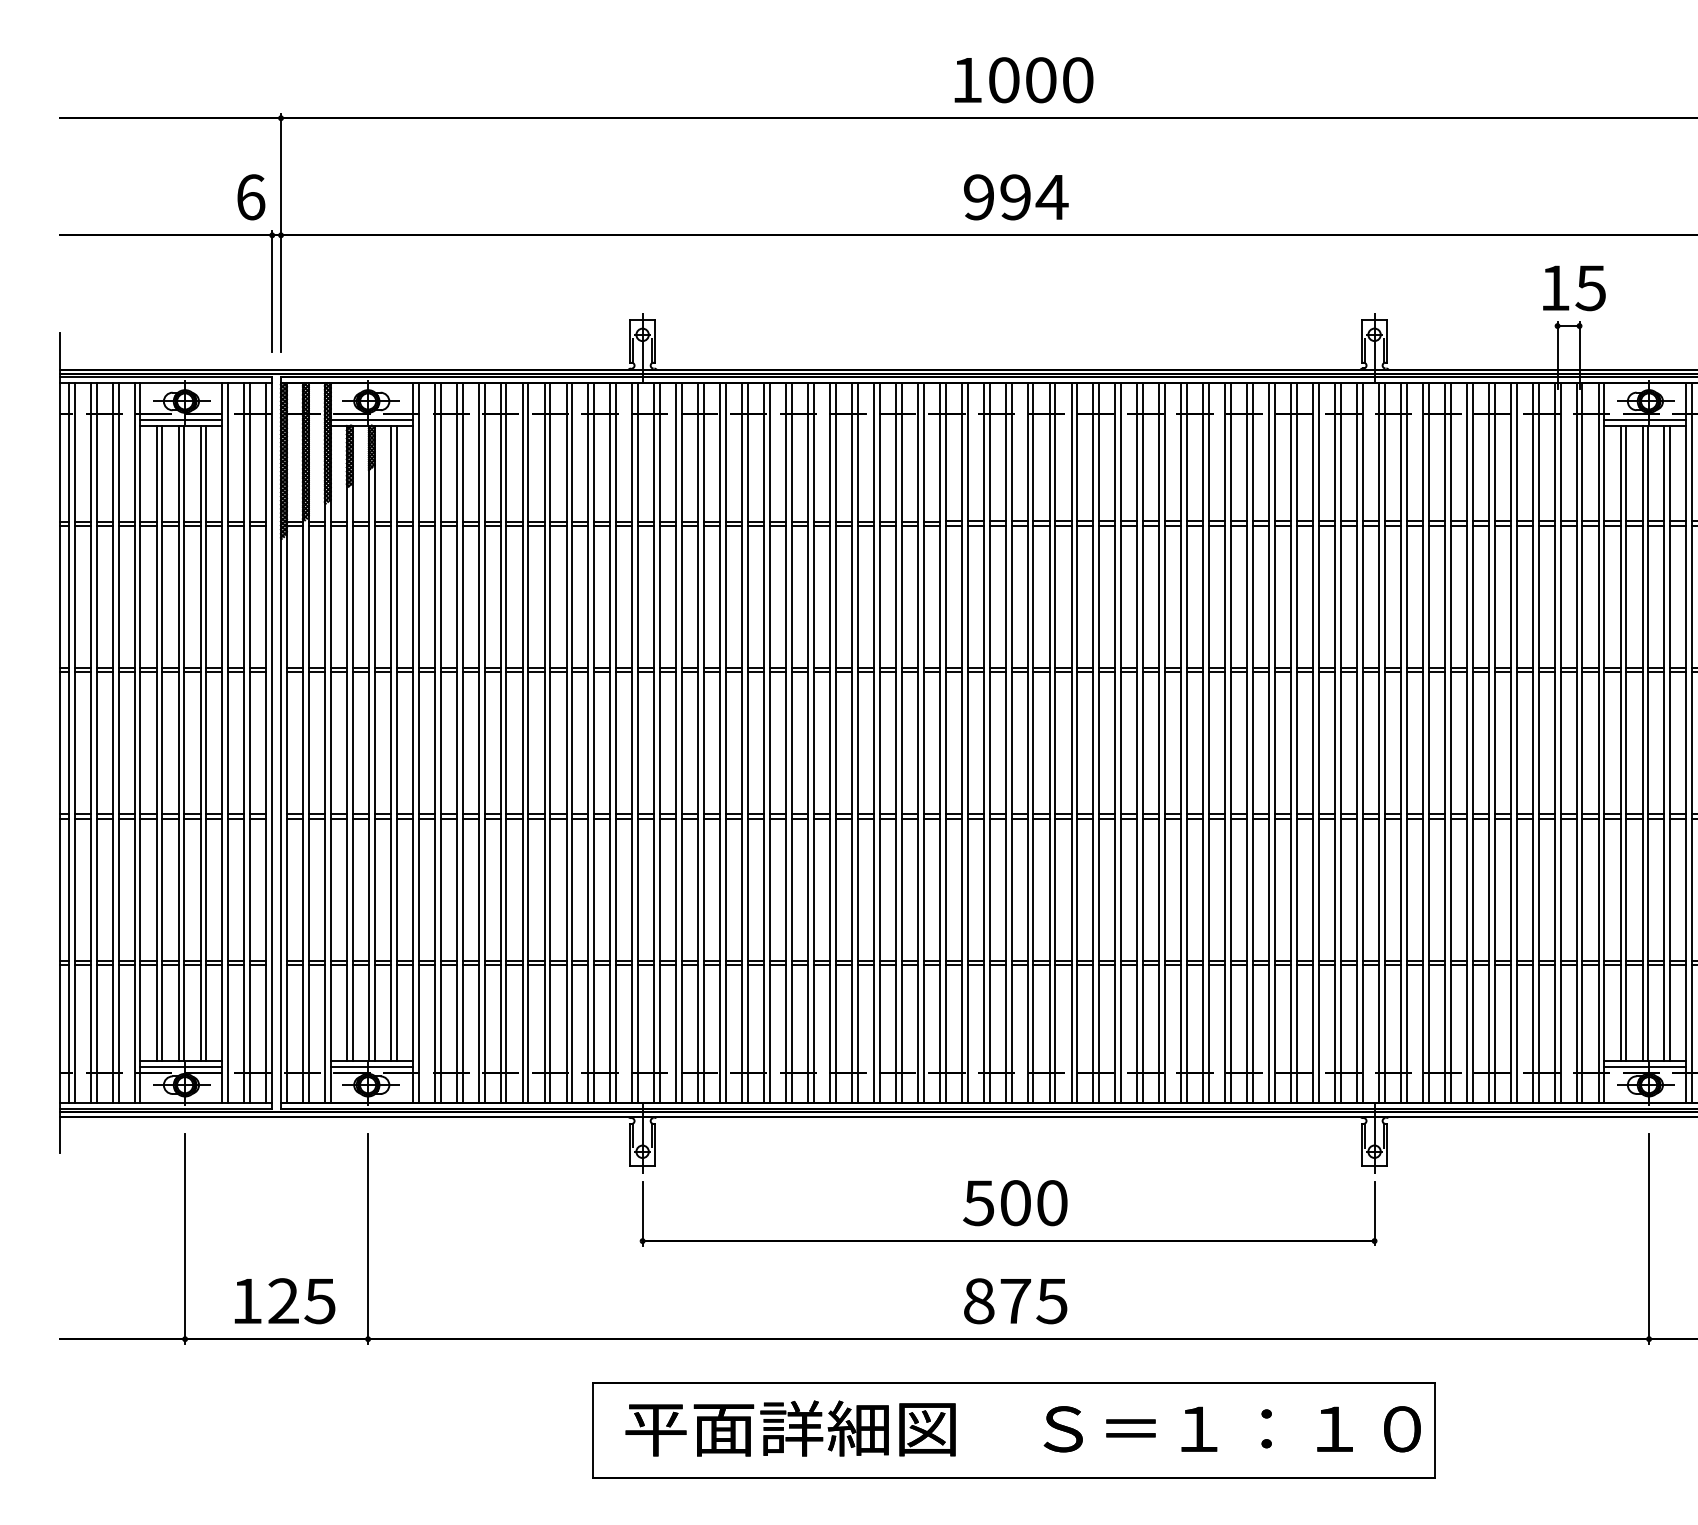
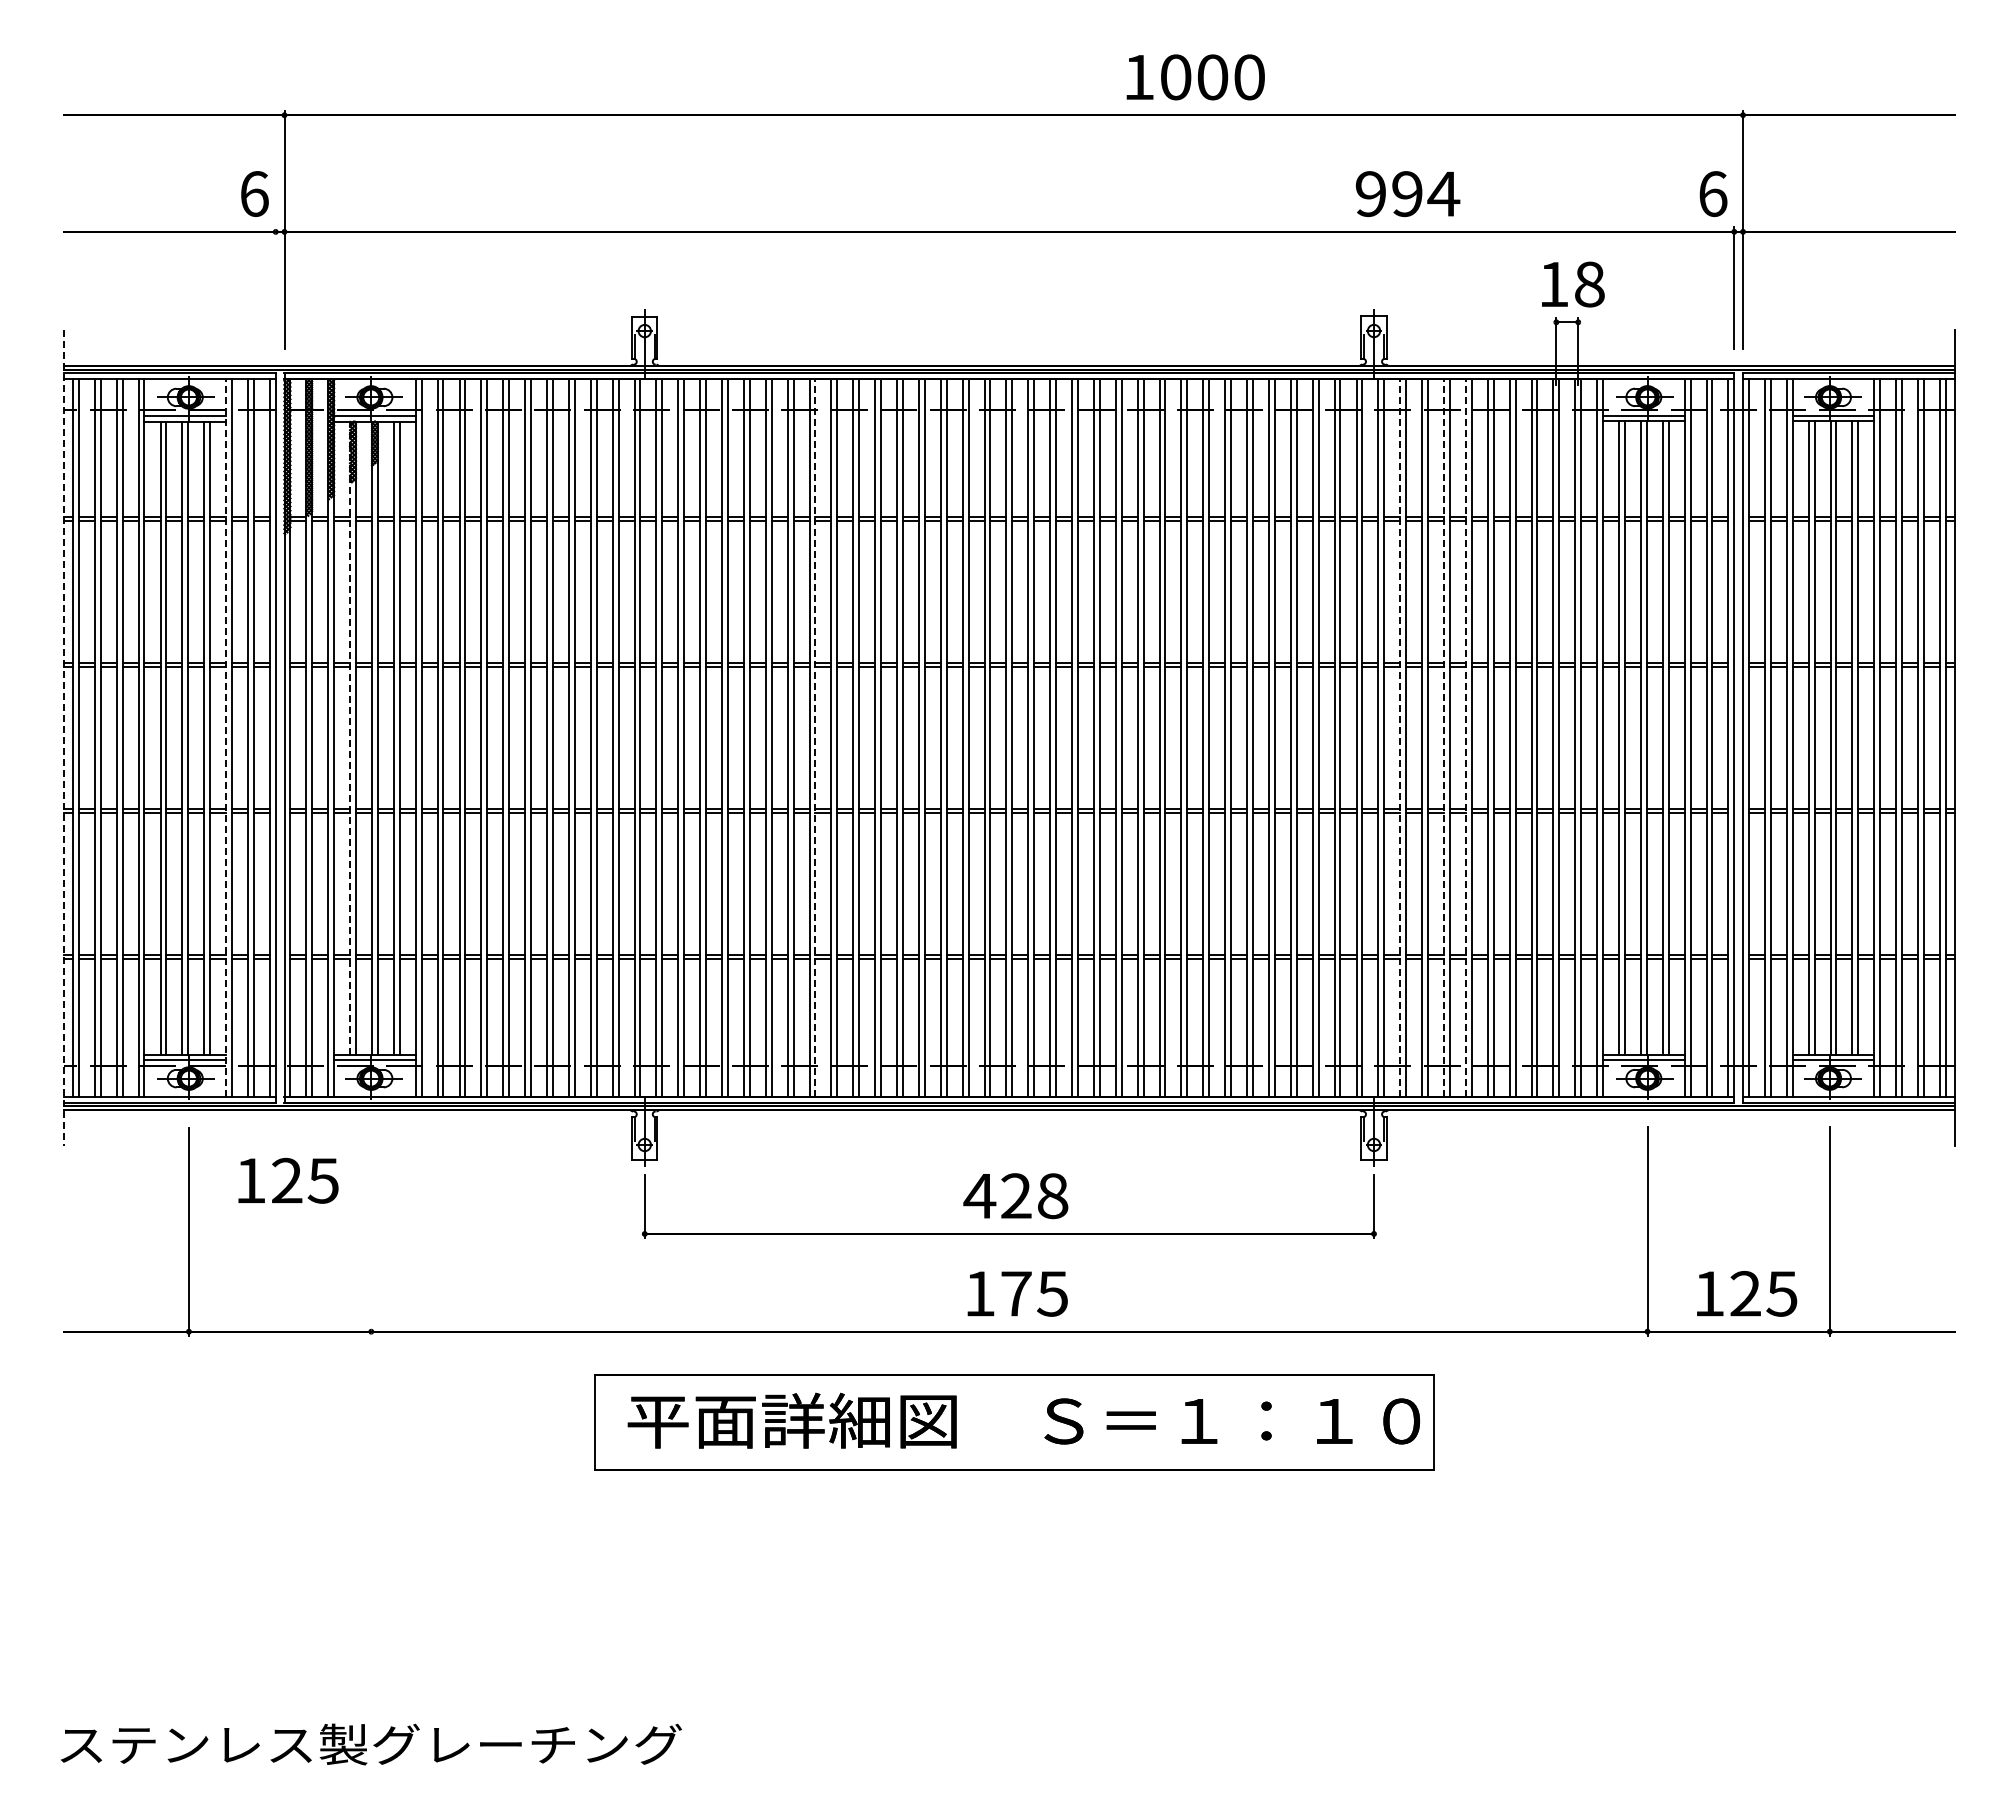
text: (1023, 80) -> (1195, 77), moved
text: (1015, 196) -> (1407, 193), moved
text: (1590, 288) -> (1589, 284), 15 -> 18
line: (271, 291) -> (275, 287), removed
line: (60, 743) -> (64, 738), solid -> dashed
line: (222, 743) -> (226, 738), solid -> dashed
line: (347, 743) -> (350, 738), solid -> dashed
line: (813, 743) -> (815, 738), solid -> dashed
line: (1401, 743) -> (1400, 738), solid -> dashed
line: (1445, 743) -> (1444, 738), solid -> dashed
line: (1466, 743) -> (1465, 738), solid -> dashed
text: (1014, 1203) -> (1015, 1196), 500 -> 428
line: (368, 1238) -> (371, 1231), removed
text: (285, 1300) -> (288, 1180), moved
text: (979, 1300) -> (980, 1293), 875 -> 175

